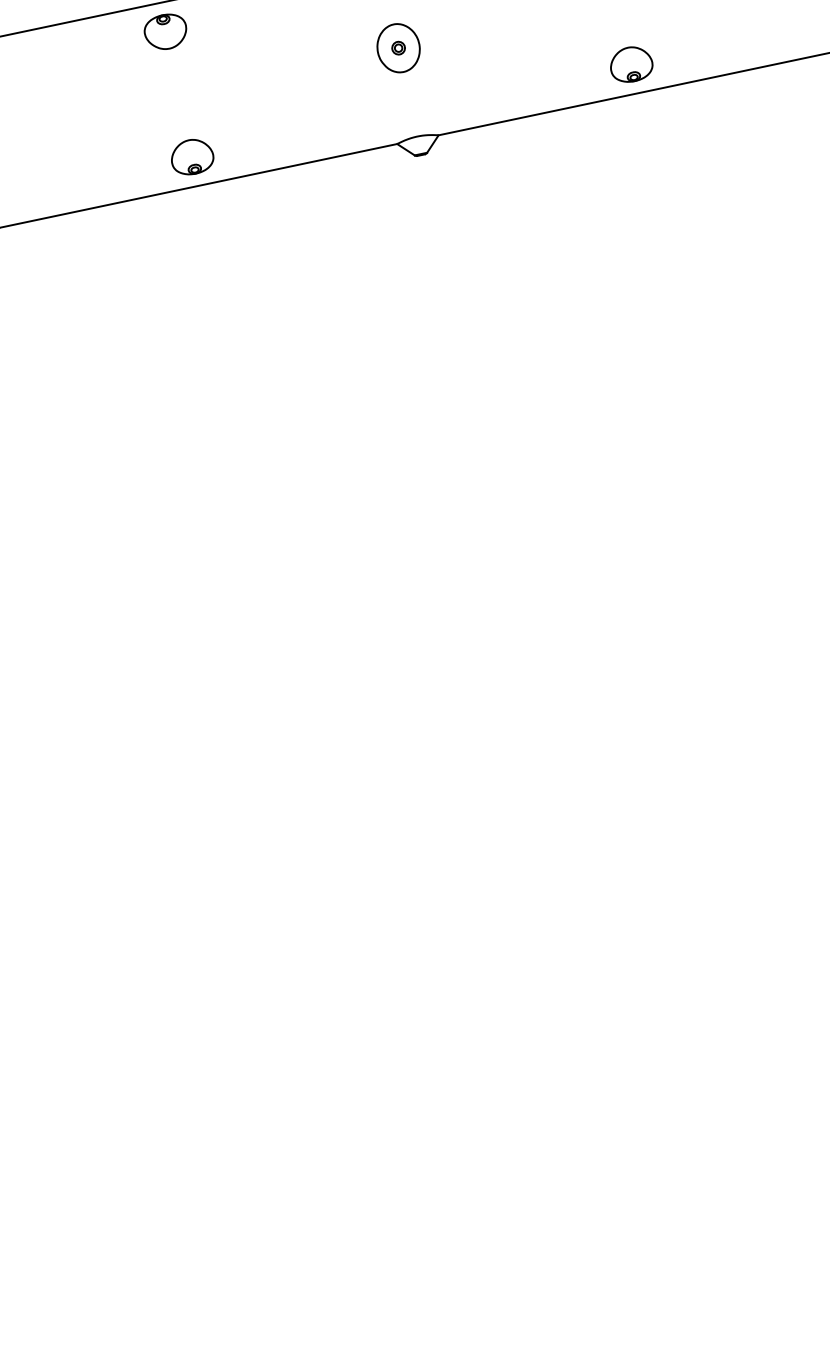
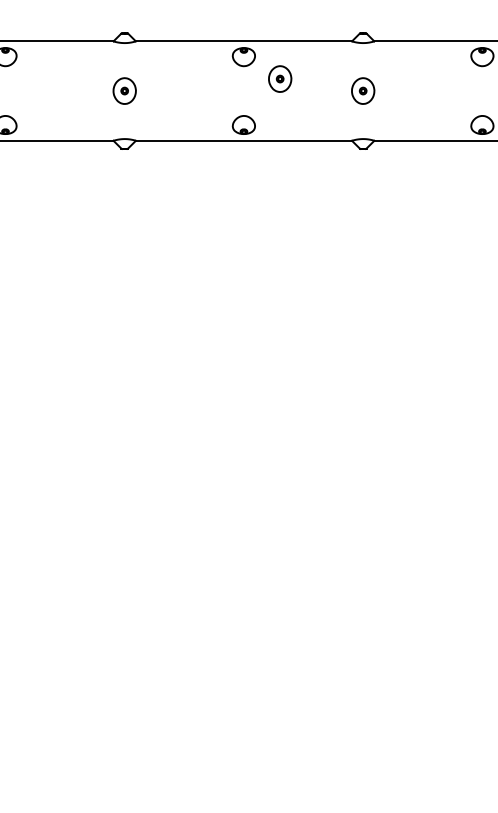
part: (241, 57) -> (280, 78), added

